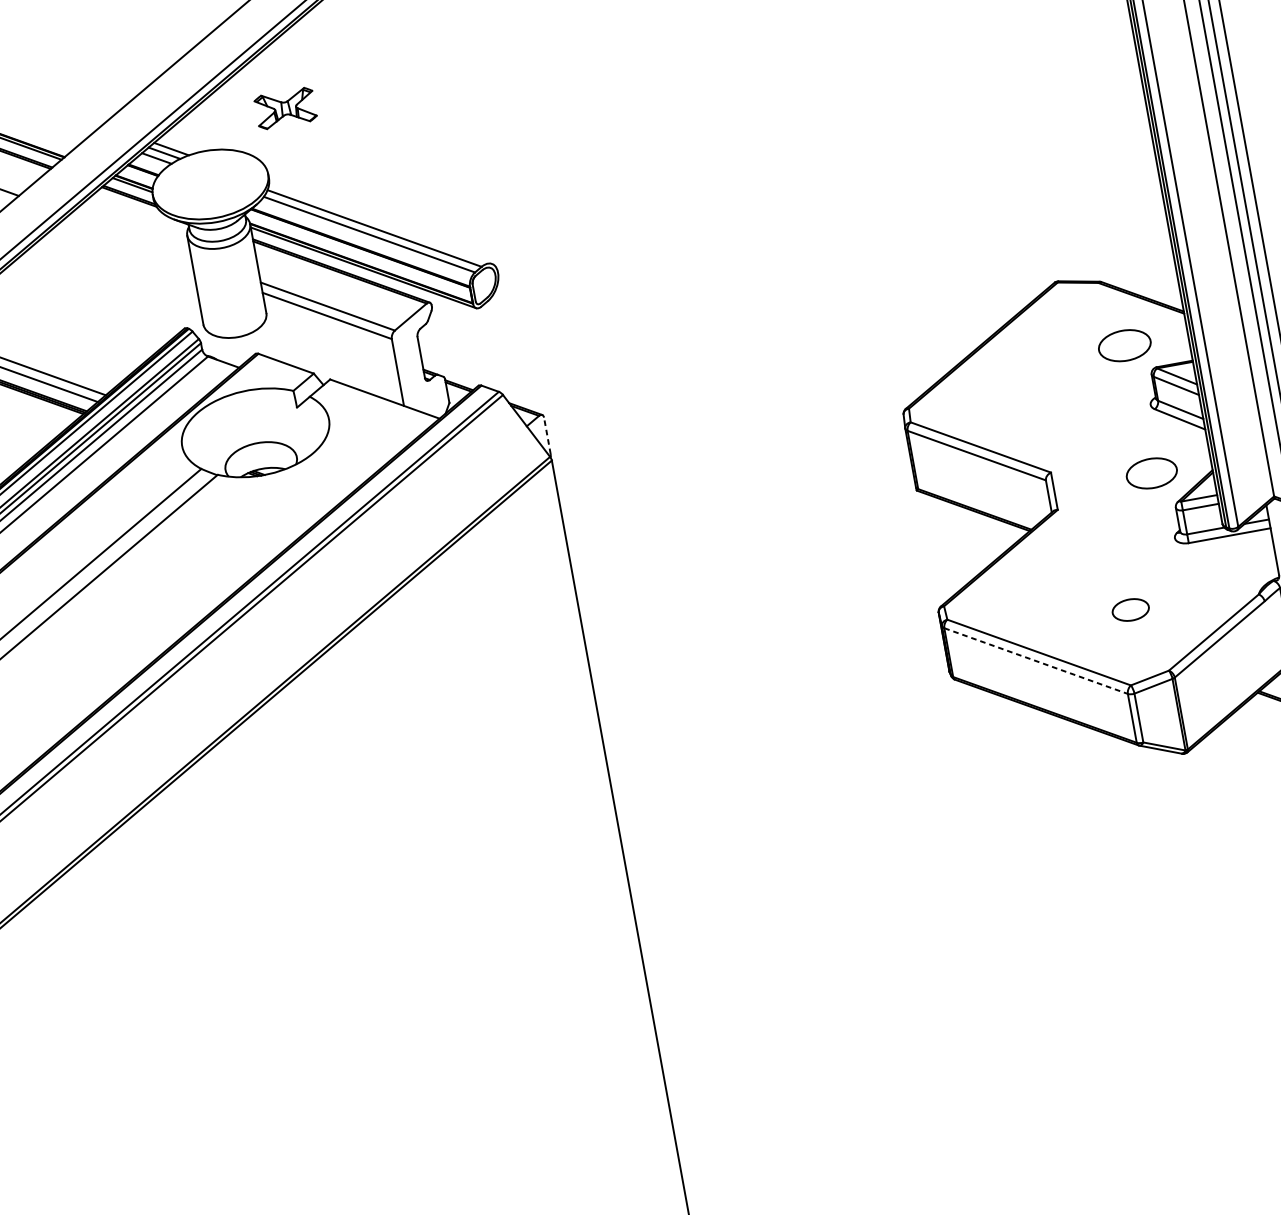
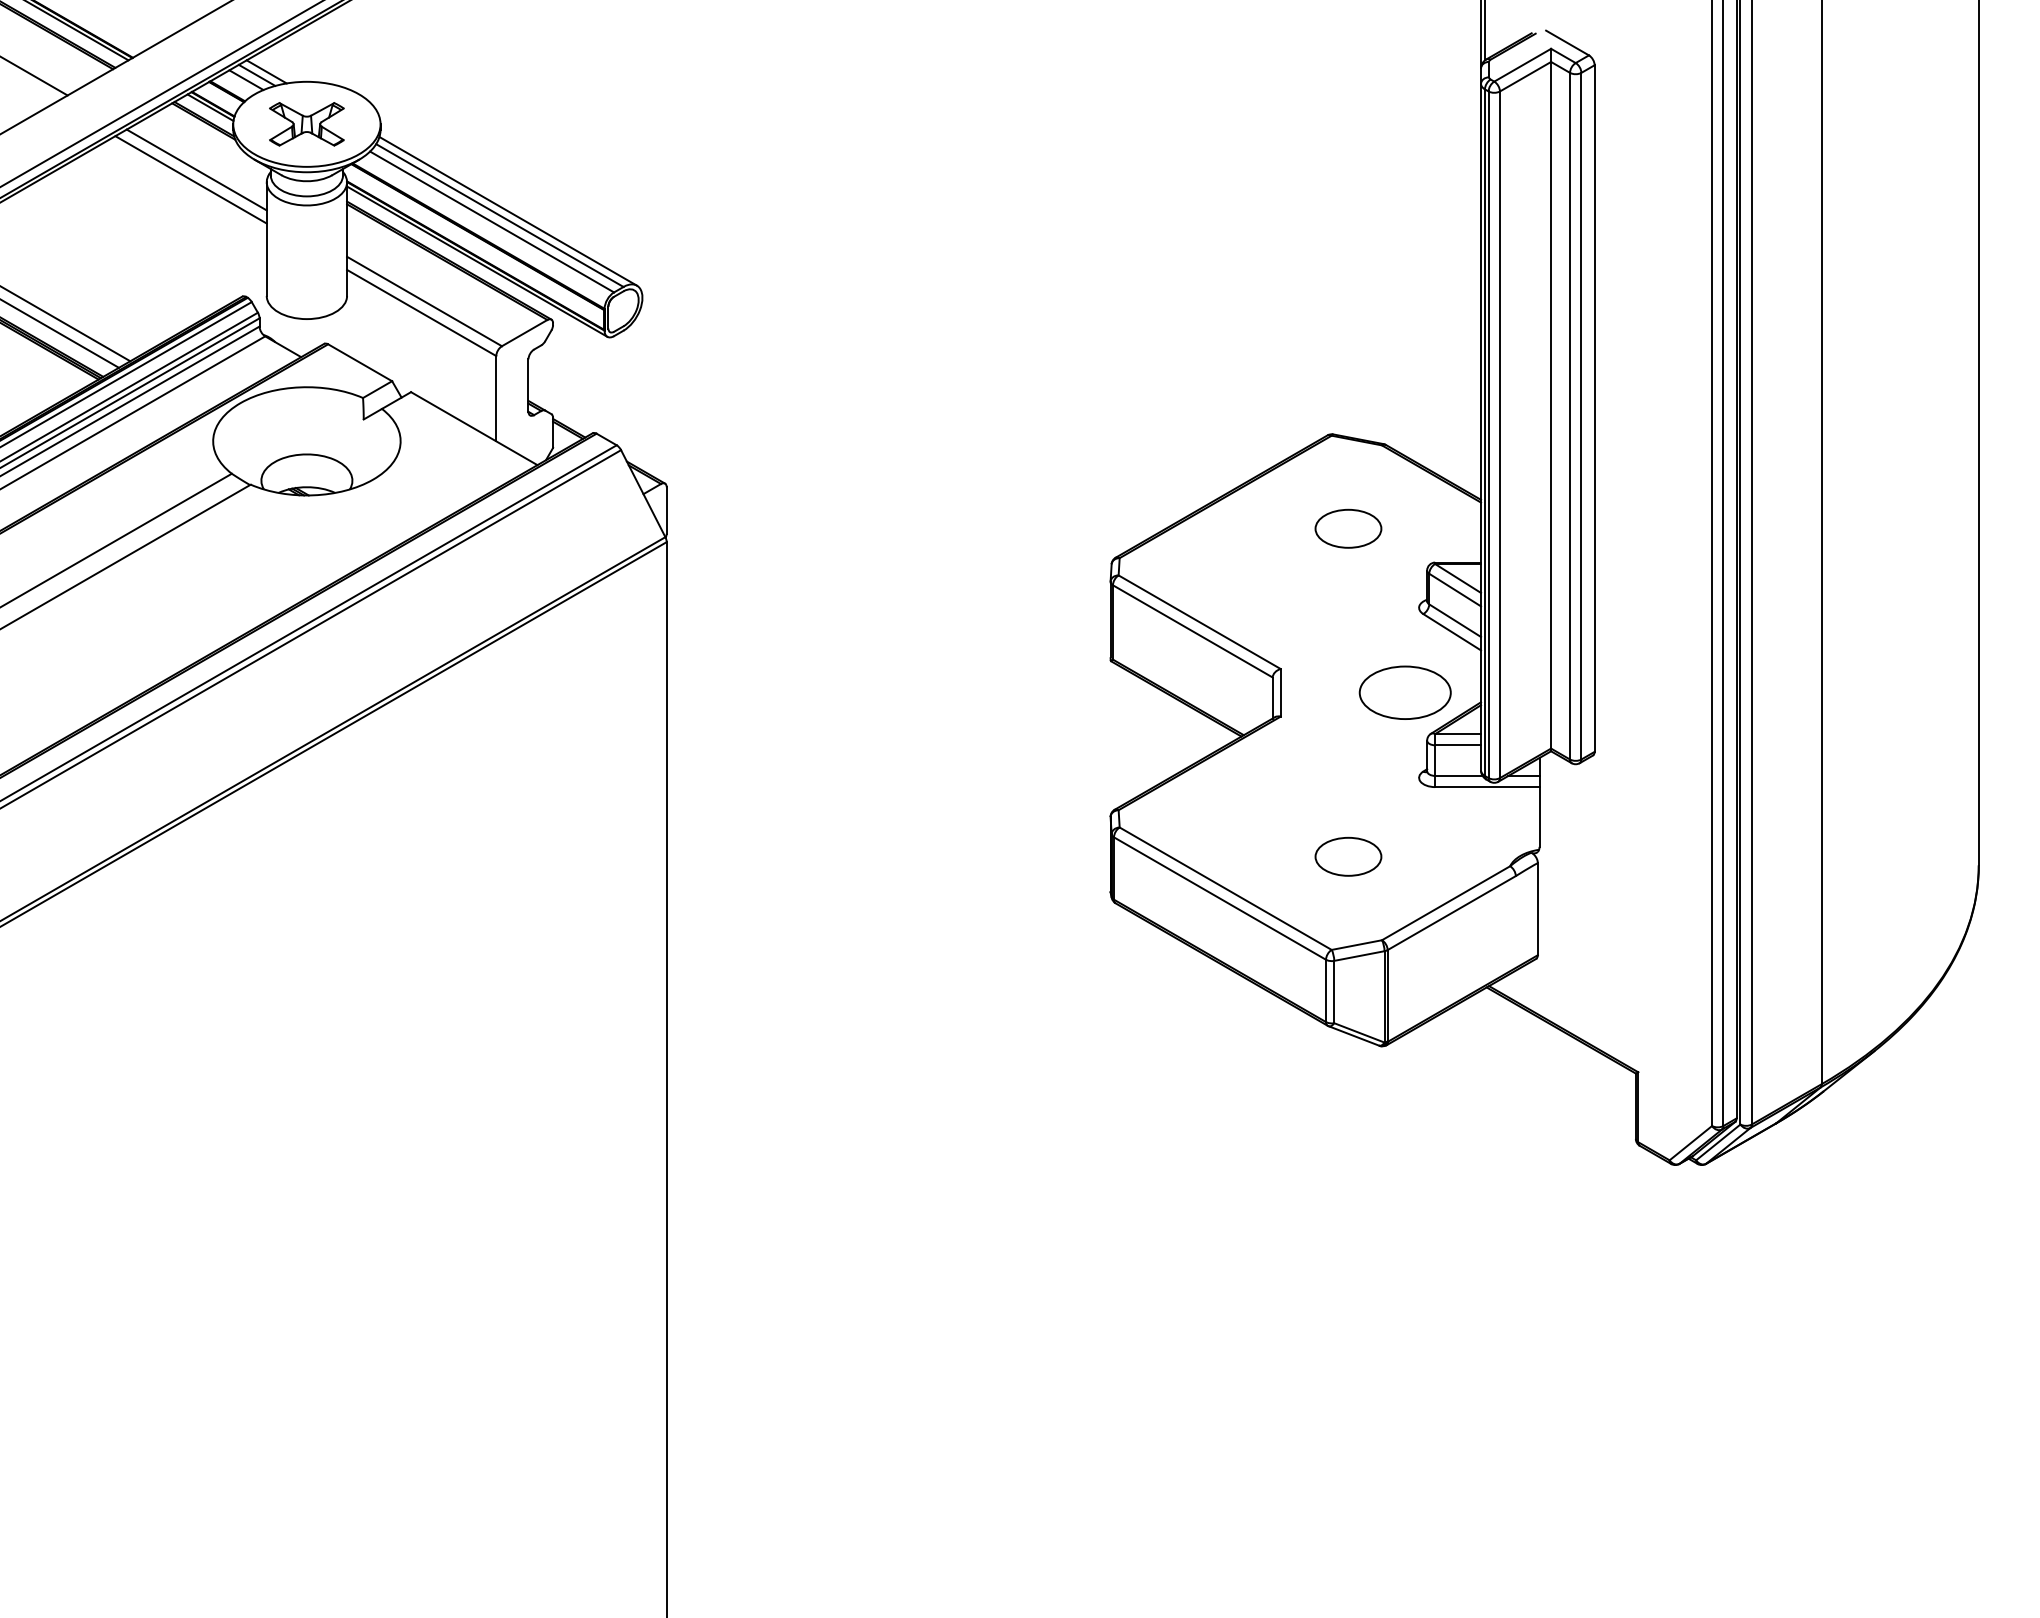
part: (285, 108) -> (306, 124), moved
line: (380, 224) -> (507, 211), added
line: (130, 235) -> (196, 169), added
line: (127, 244) -> (190, 179), added
part: (1124, 345) -> (1348, 528), moved
line: (547, 435) -> (666, 510), dashed -> solid
part: (1151, 473) -> (1404, 692), size x1.43
part: (1130, 609) -> (1348, 856), size x1.43
line: (1036, 660) -> (1220, 898), dashed -> solid

